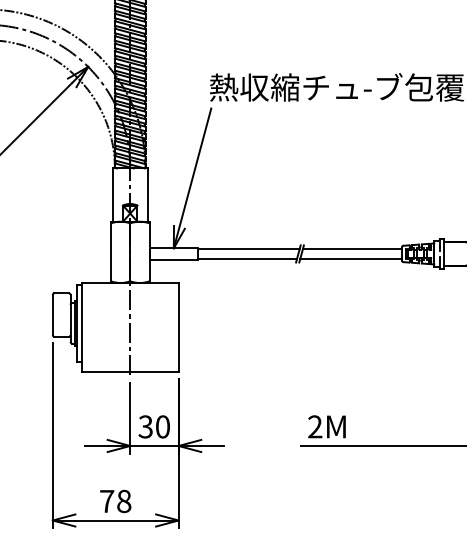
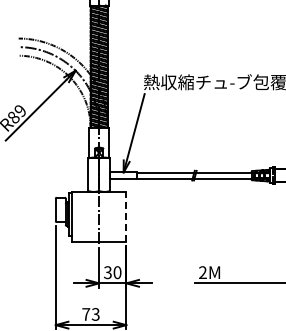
line: (178, 326) -> (126, 216), solid -> dashed
text: (123, 501) -> (95, 314), 78 -> 73

